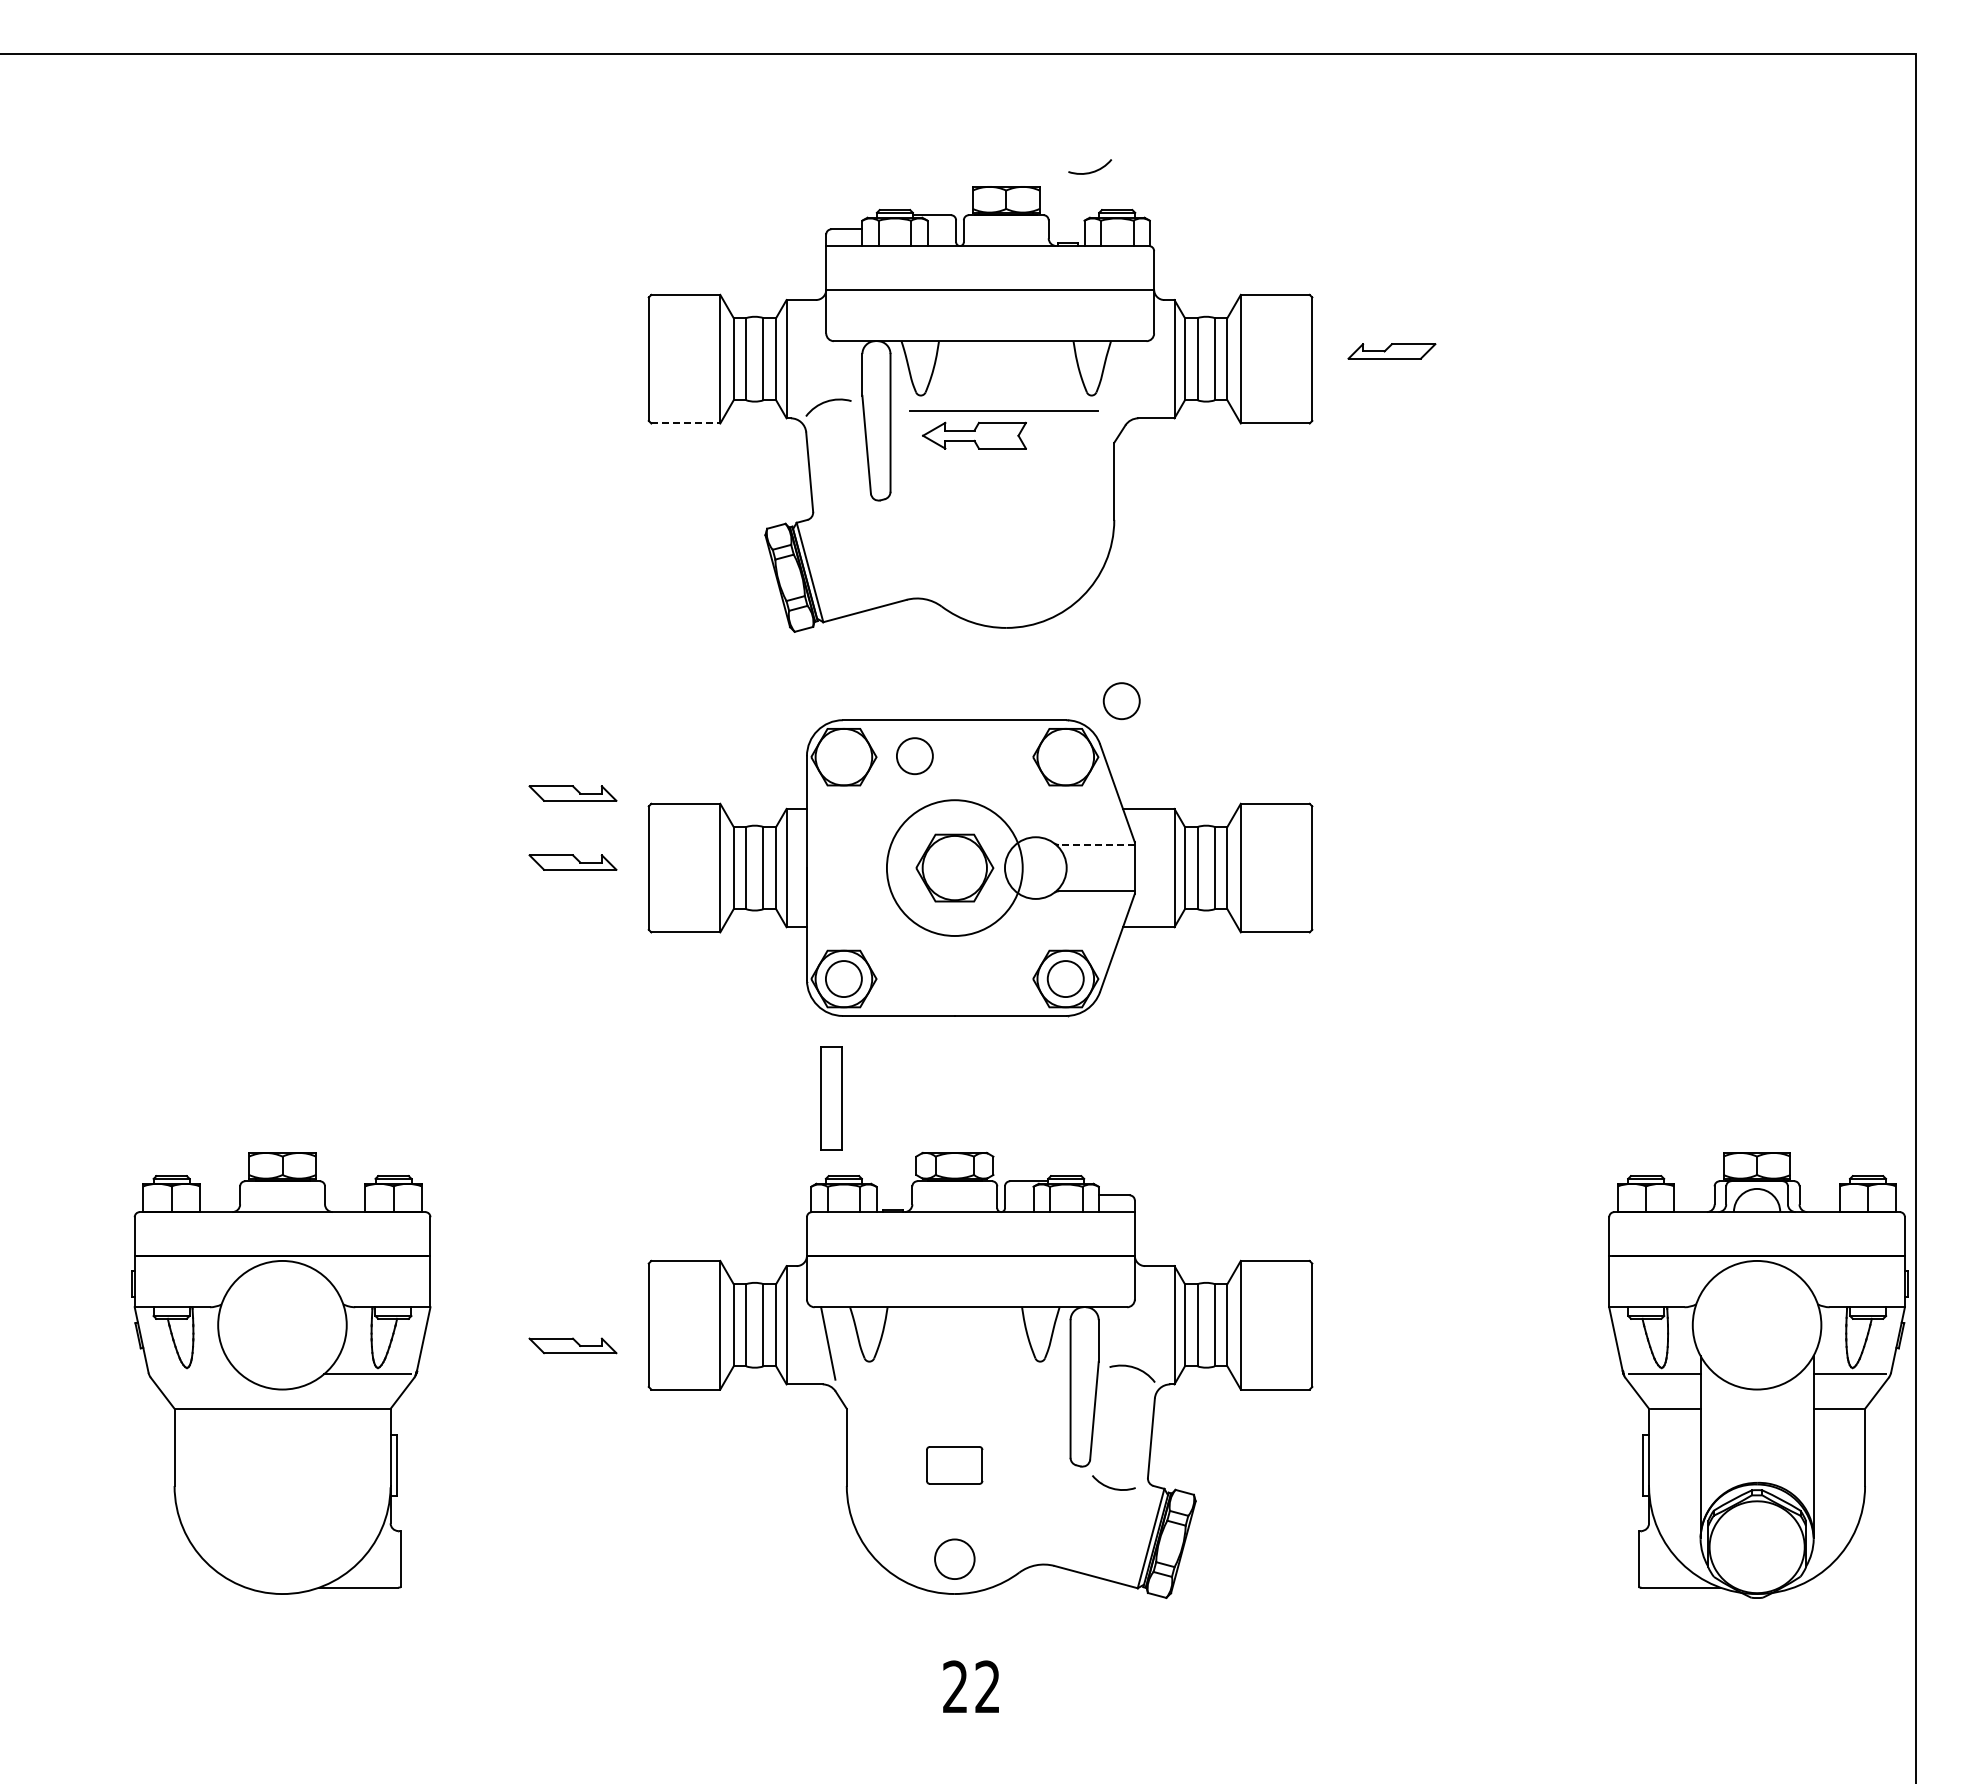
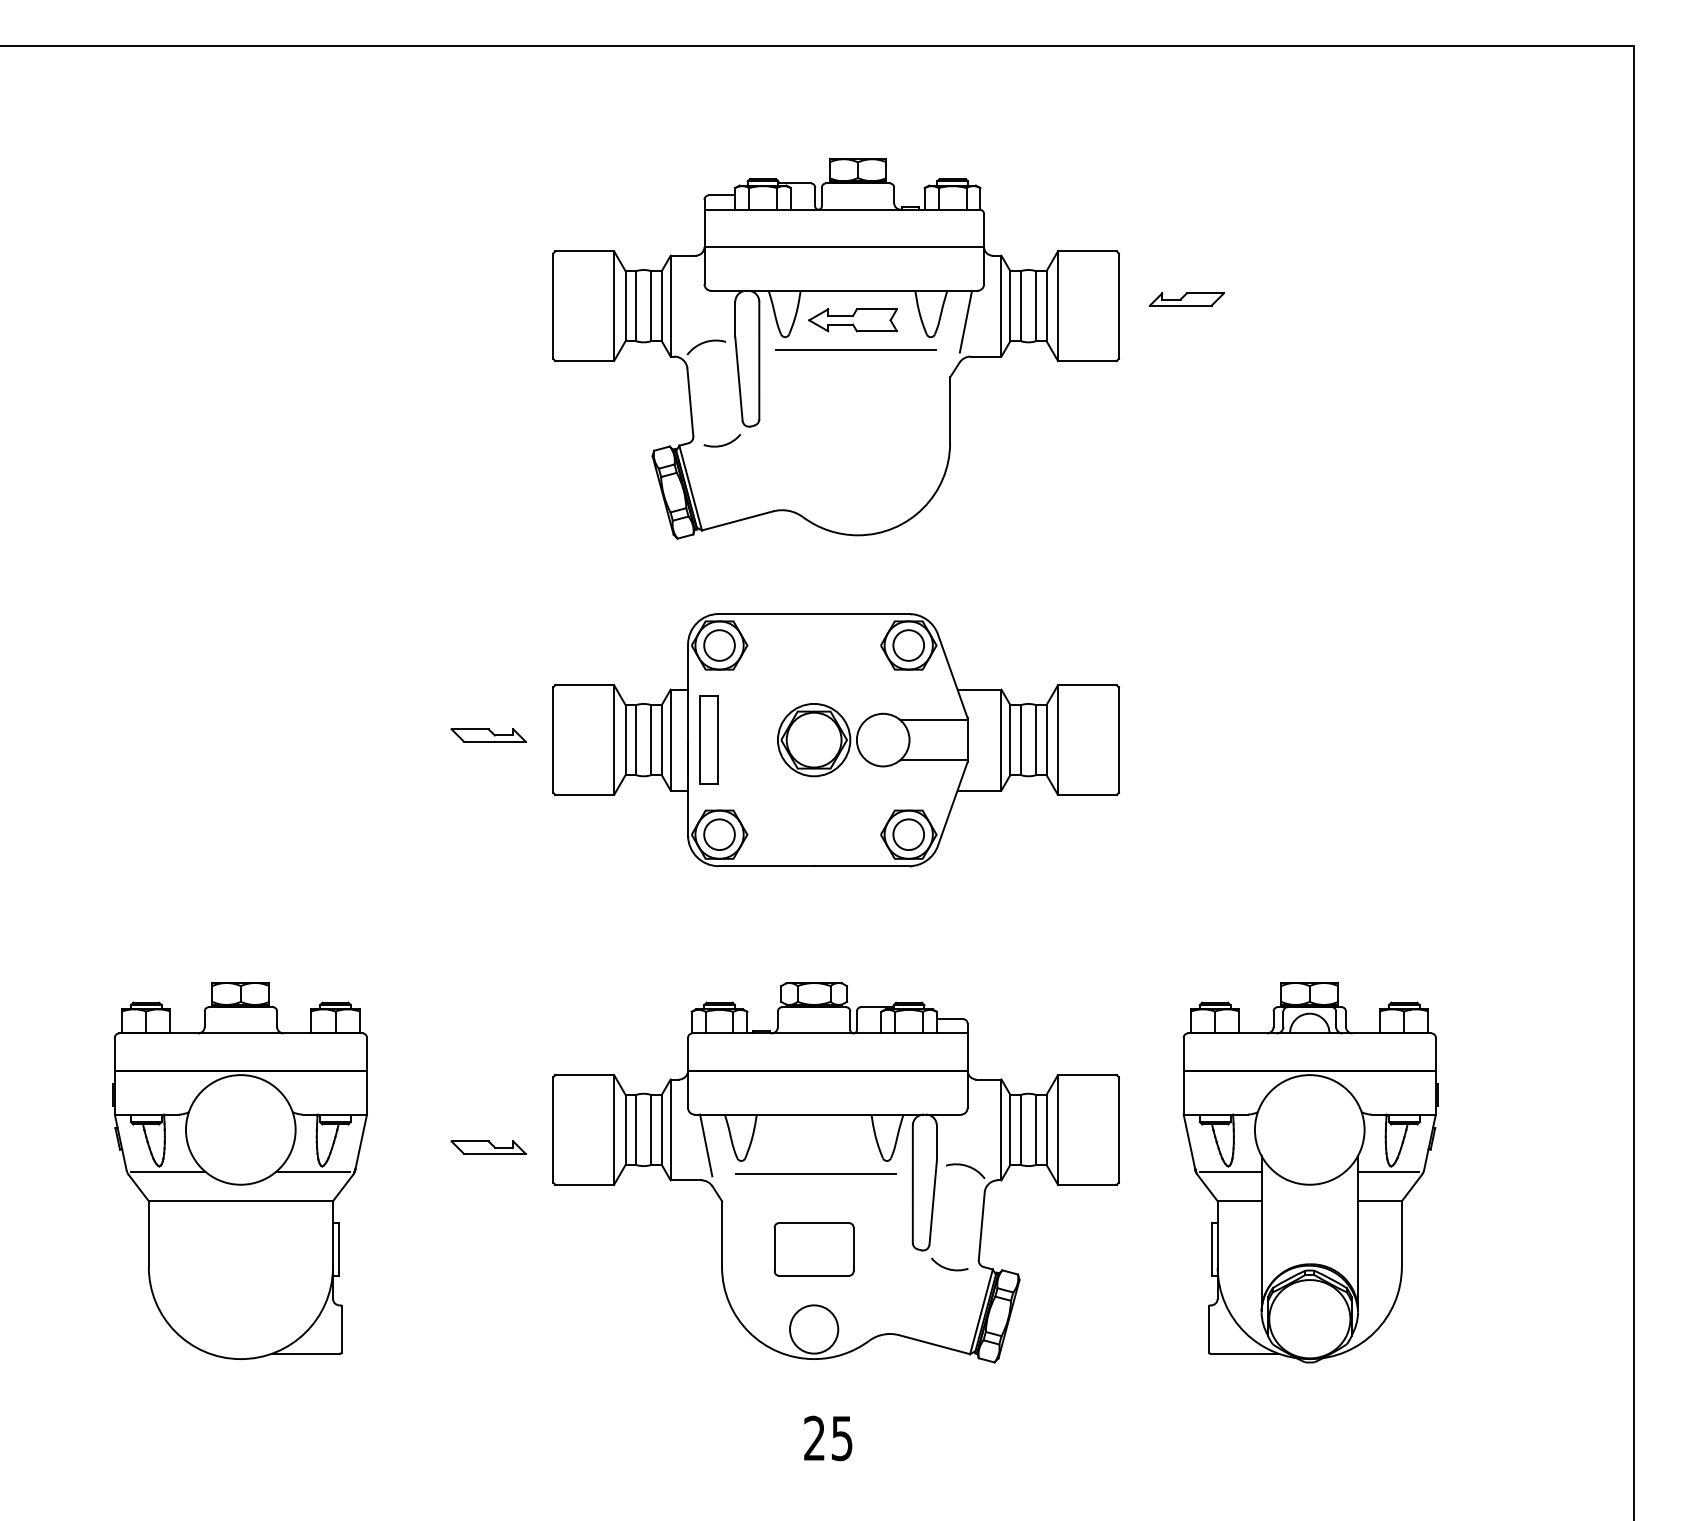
arc: (1090, 171) -> (722, 444), moved
line: (1132, 377) -> (965, 321), added
line: (686, 423) -> (585, 361), dashed -> solid
part: (974, 435) -> (853, 320), moved
circle: (1121, 701) -> (908, 645), moved
circle: (914, 756) -> (719, 645), moved
part: (572, 793) -> (488, 676), removed
line: (1096, 844) -> (934, 719), dashed -> solid
circle: (954, 867) -> (813, 739), size x0.62
part: (831, 1098) -> (708, 740), moved
line: (197, 1374) -> (168, 1171), added
part: (1758, 1375) -> (1310, 1172), moved
line: (956, 1376) -> (815, 1173), added
part: (954, 1465) -> (813, 1249), size x1.67
circle: (954, 1559) -> (813, 1329), size x1.43
text: (987, 1686) -> (842, 1437), 22 -> 25

